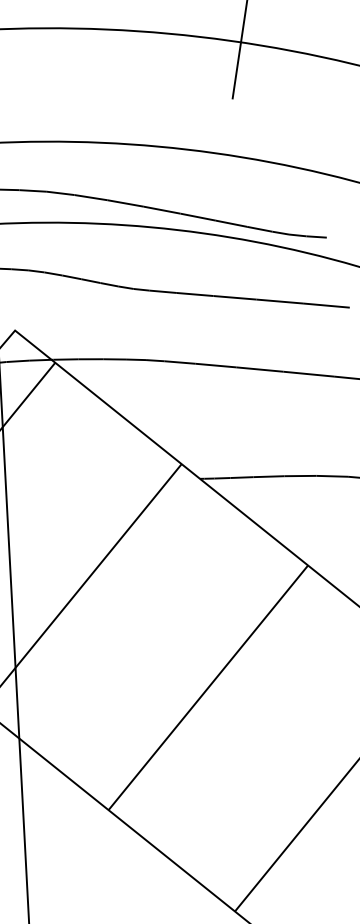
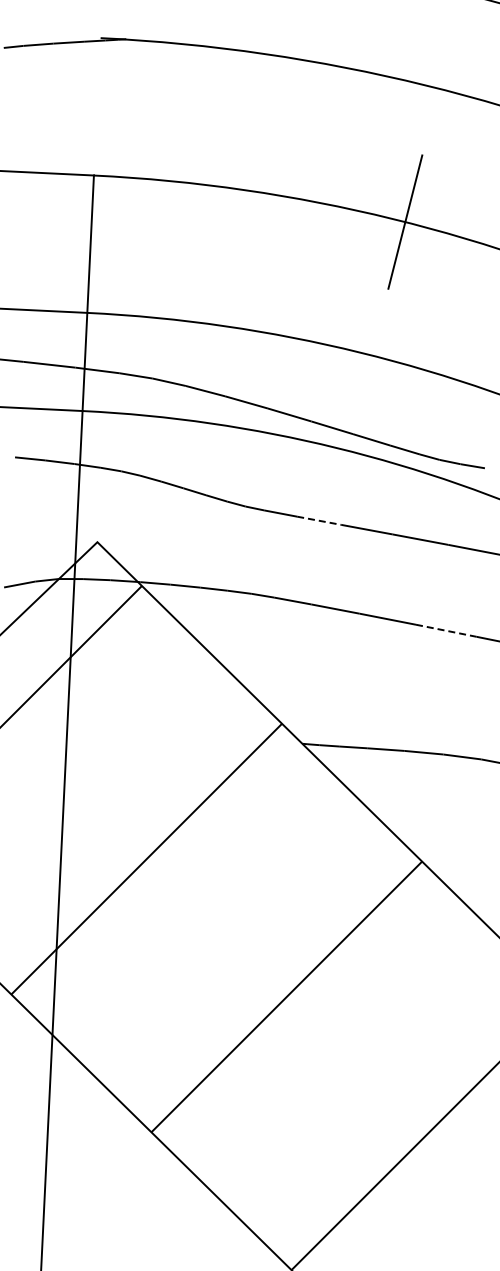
line: (195, 294) -> (319, 520), solid -> dashed
line: (308, 373) -> (446, 630), solid -> dashed

